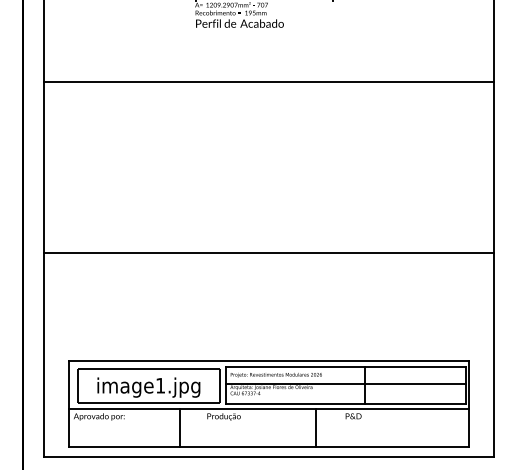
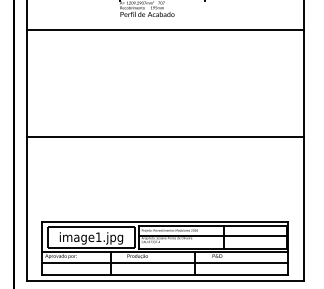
line: (267, 82) -> (164, 30), moved
line: (267, 252) -> (164, 137), moved
line: (269, 428) -> (165, 263), added

